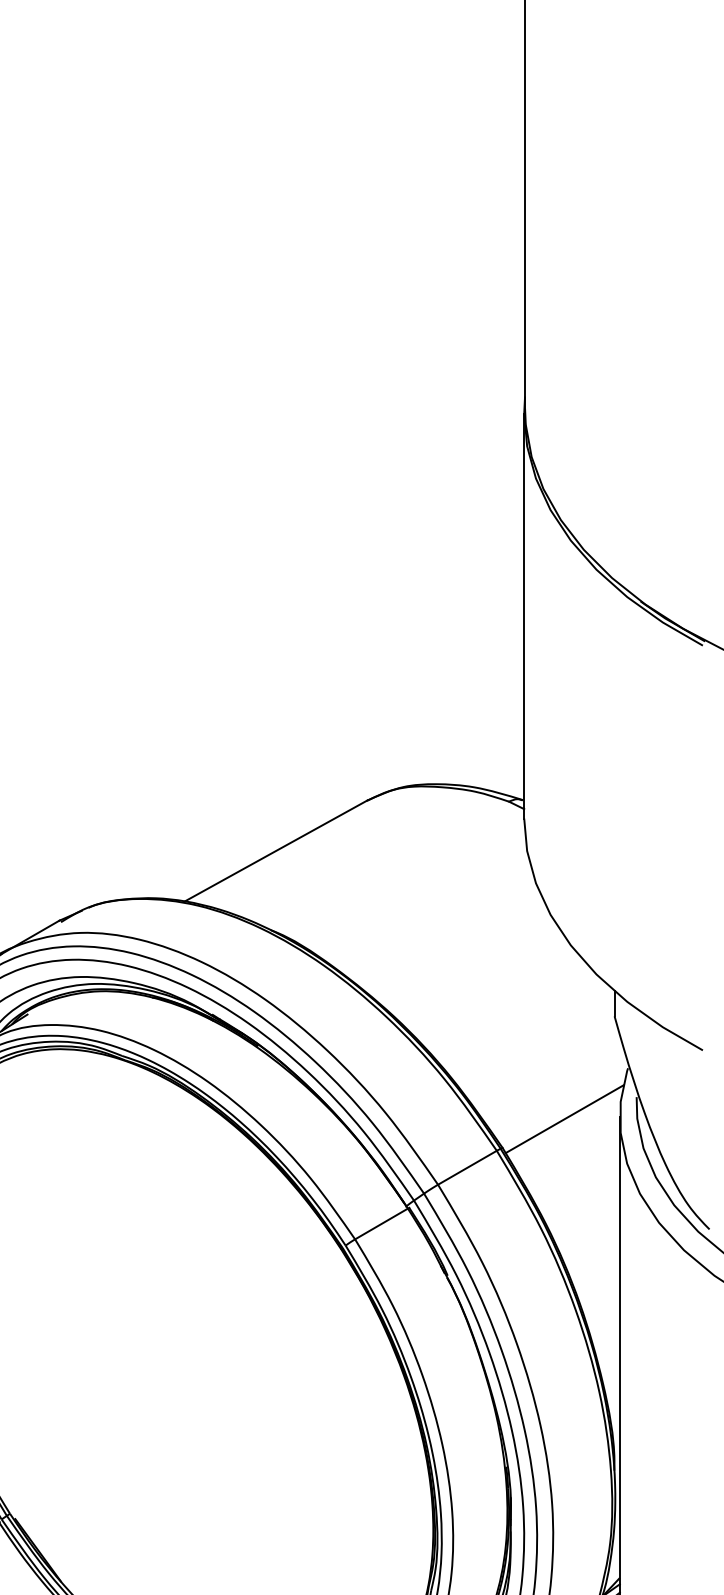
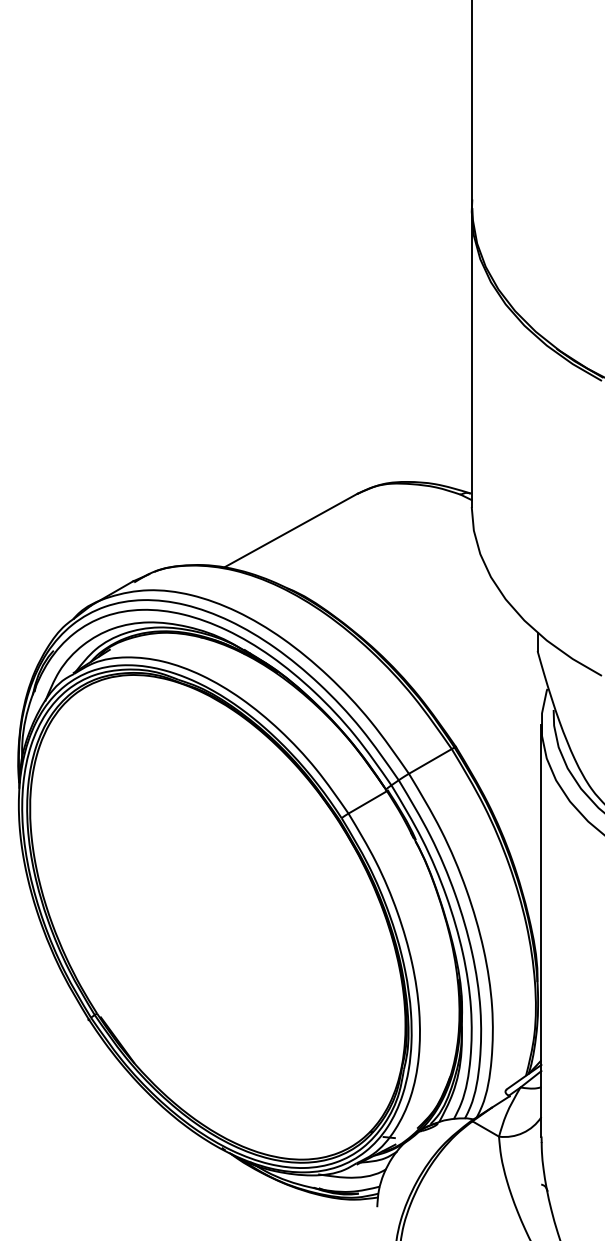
line: (565, 1118) -> (501, 725), removed

